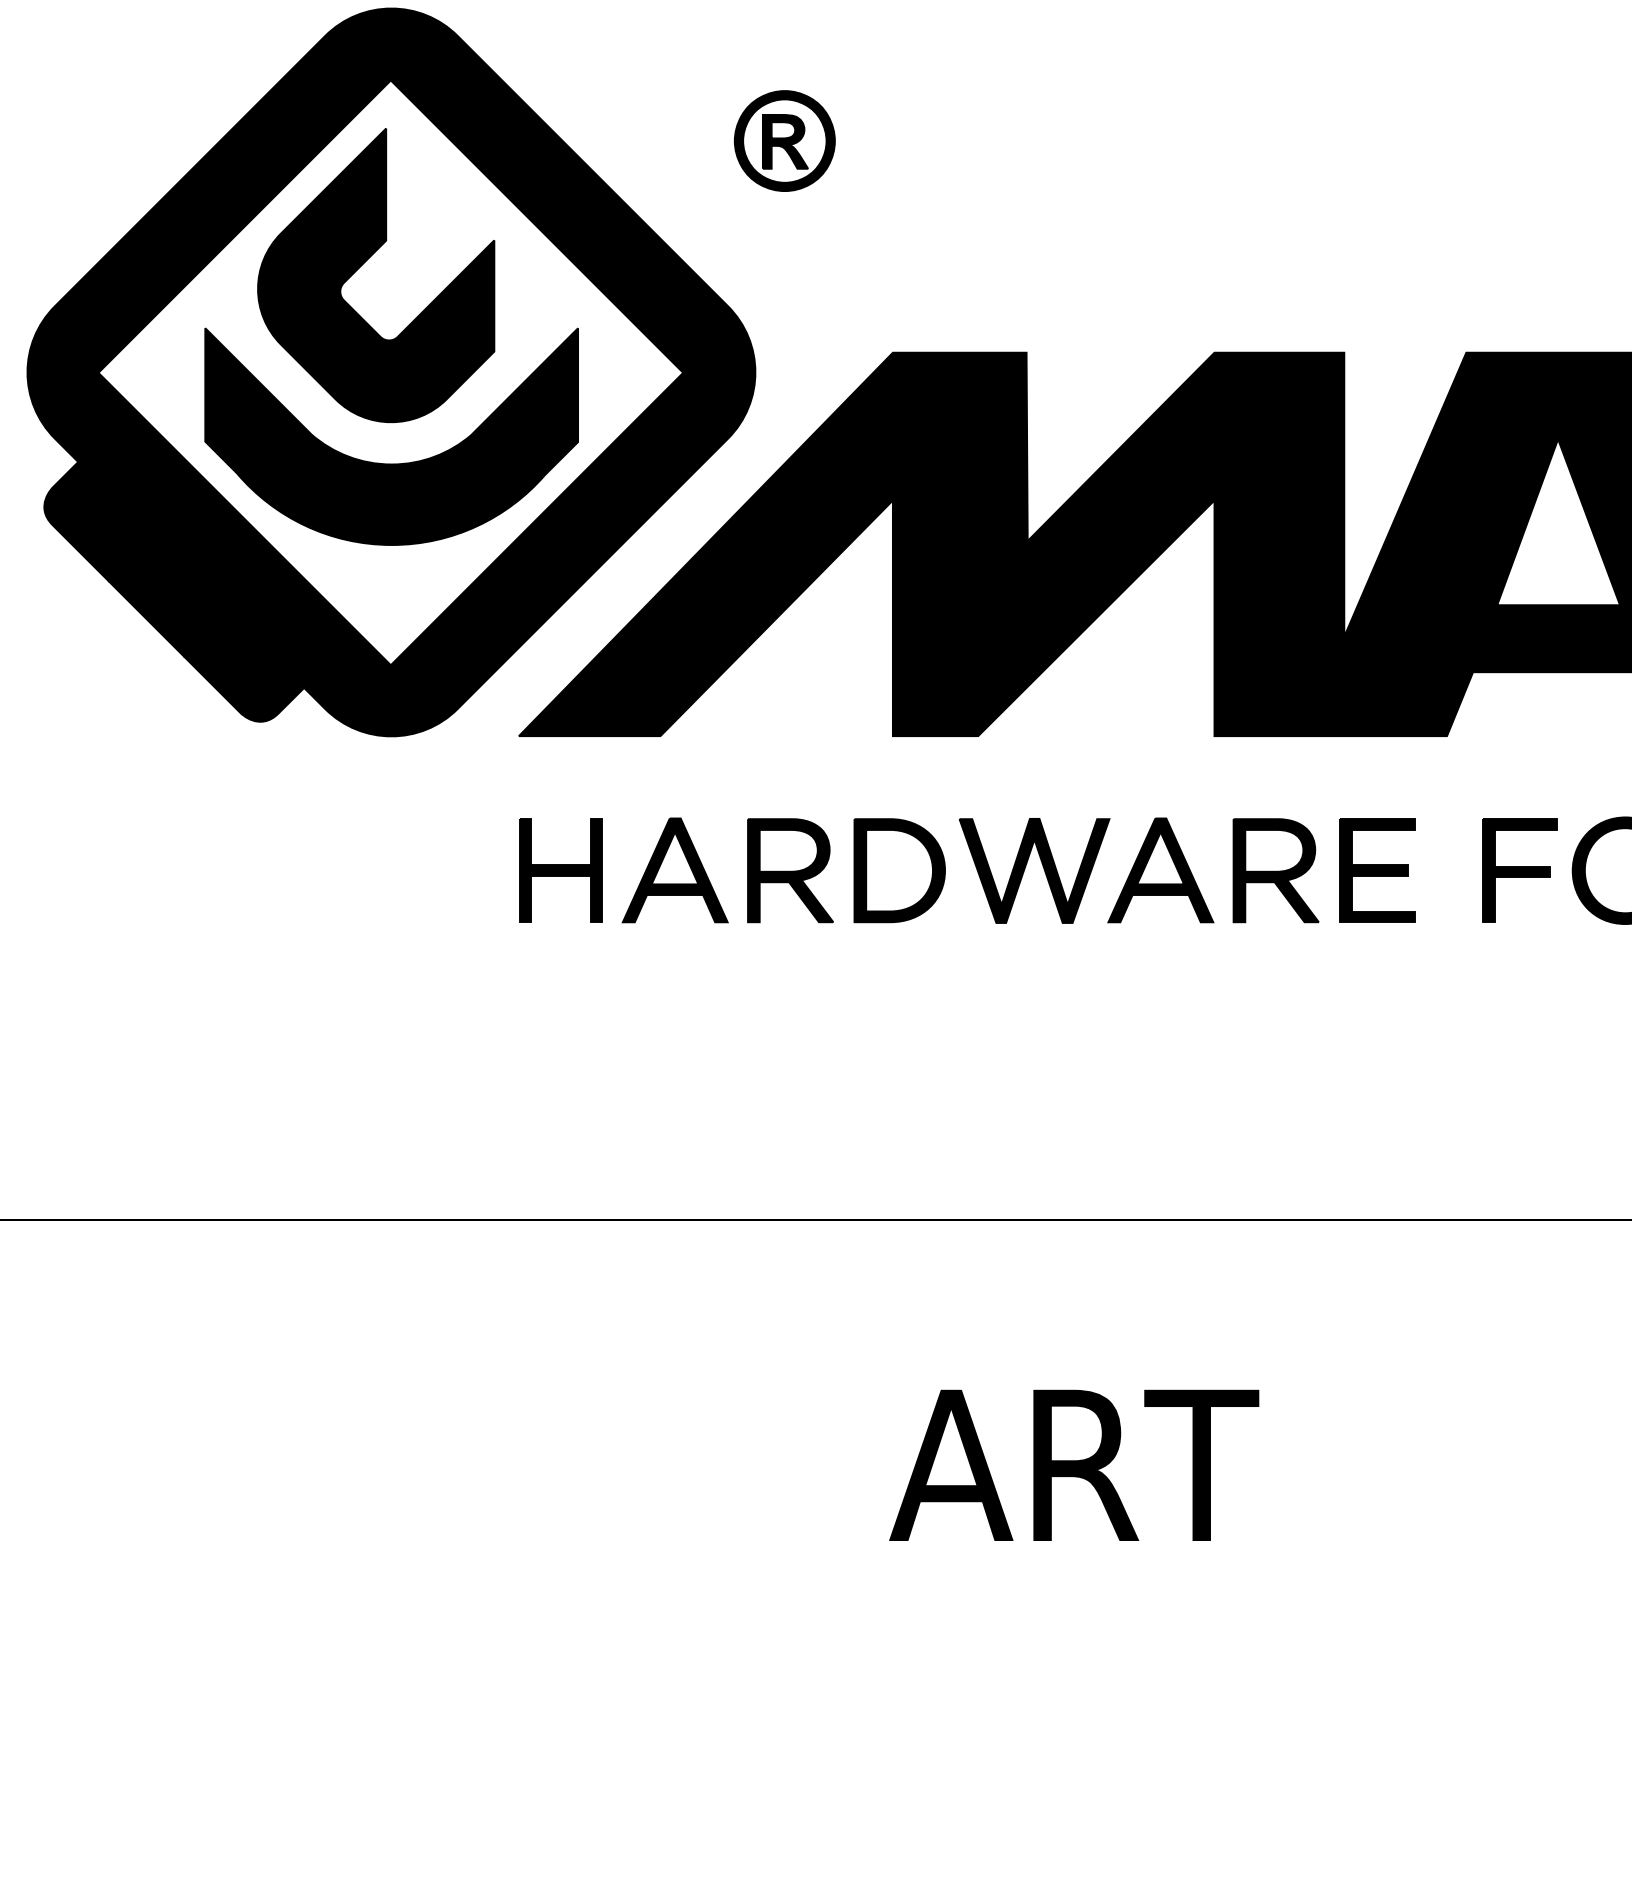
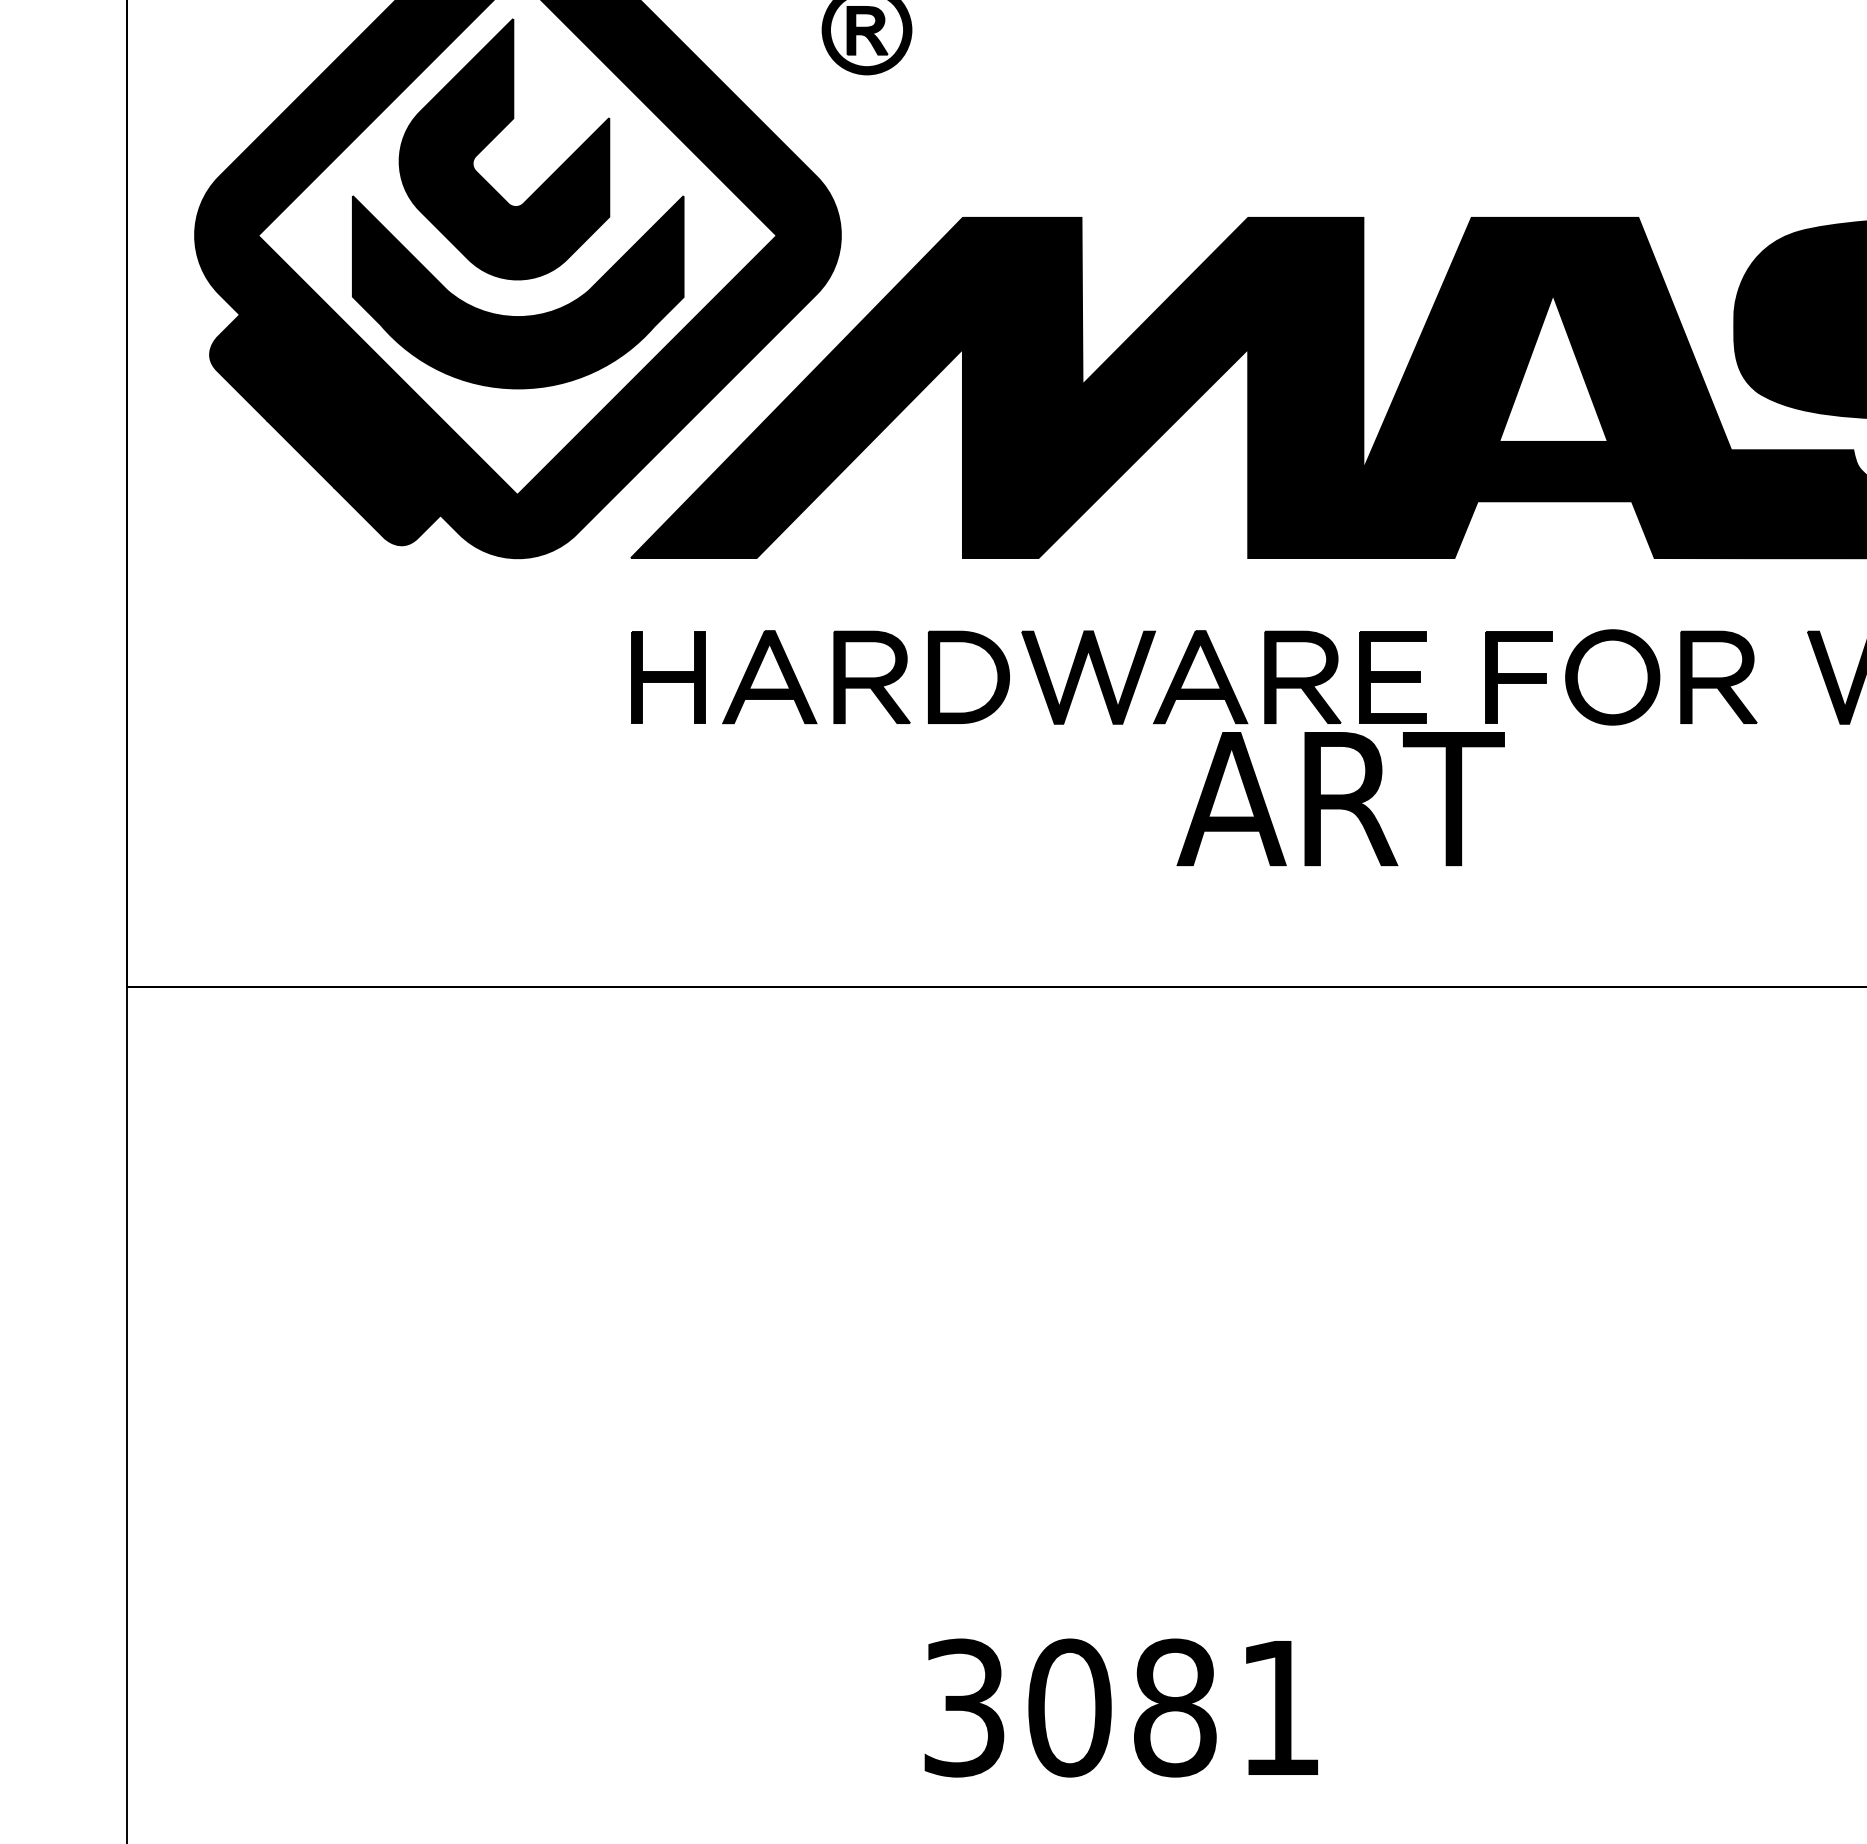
text: (1073, 1465) -> (1340, 799), moved

